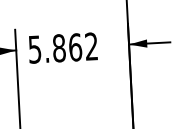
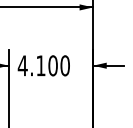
text: (62, 47) -> (43, 65), 5.862 -> 4.100

